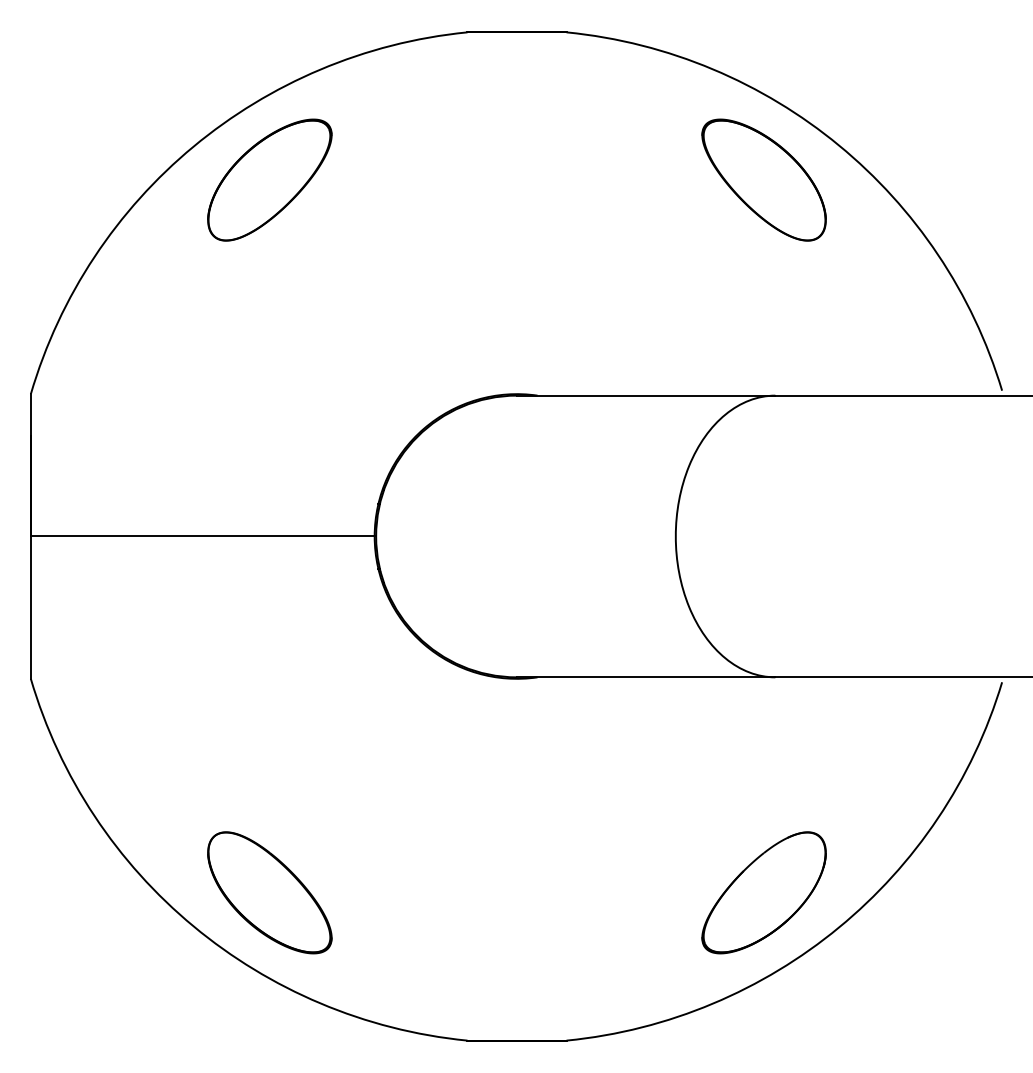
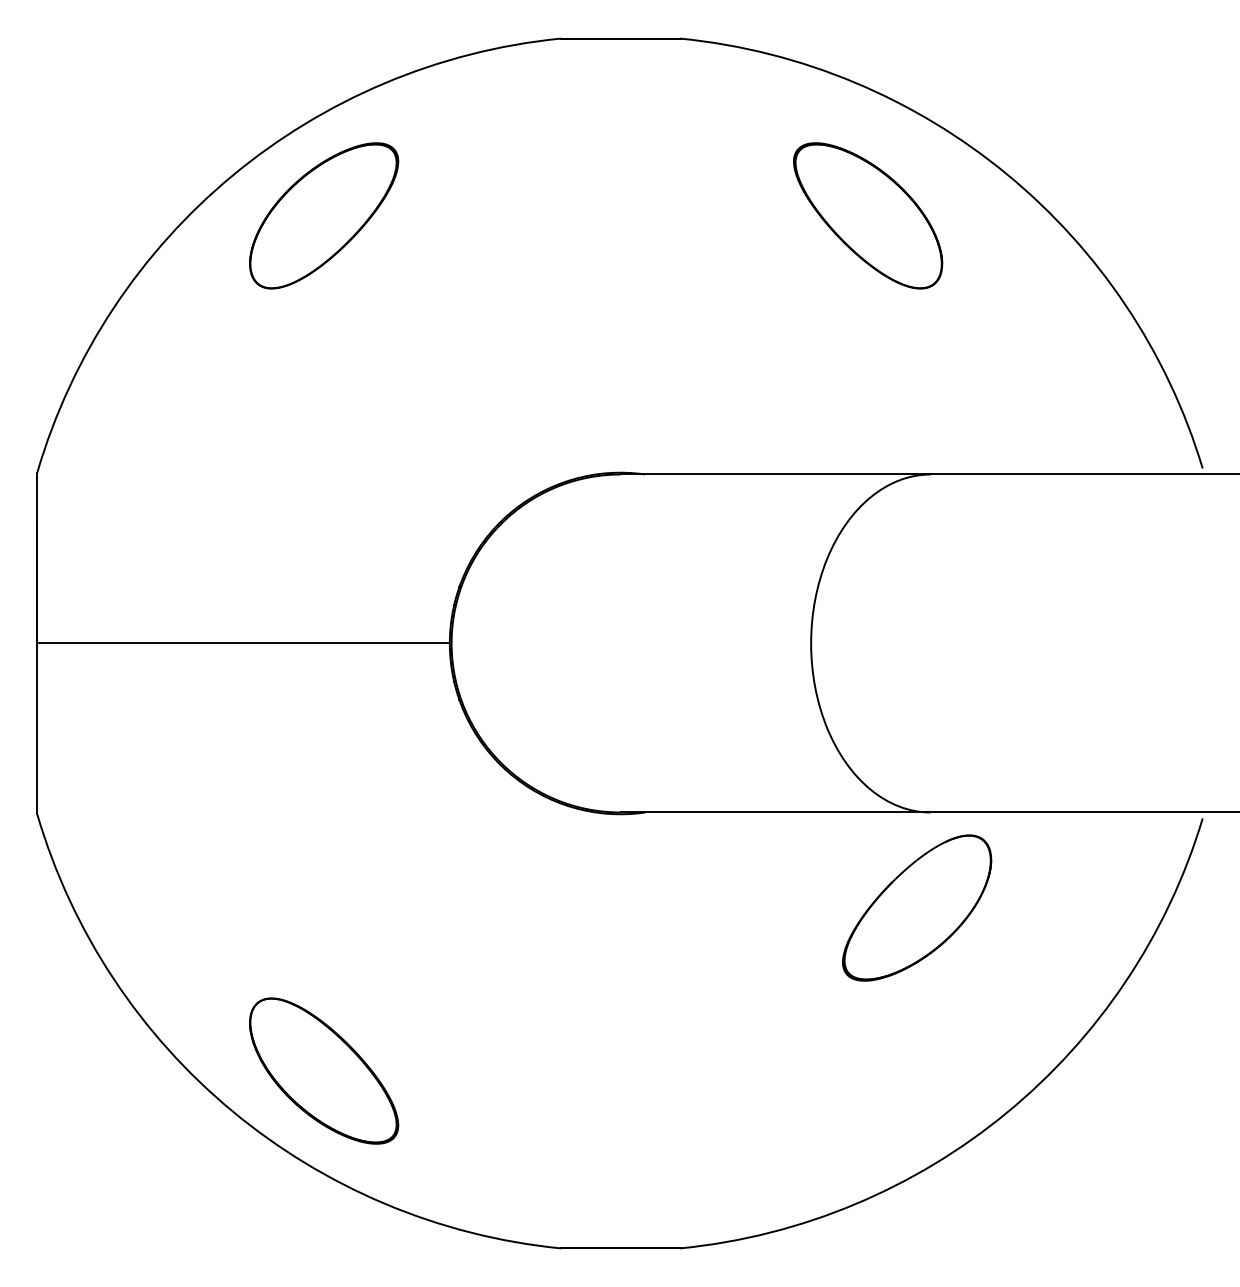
part: (764, 179) -> (868, 215), moved
part: (764, 892) -> (917, 907), moved

